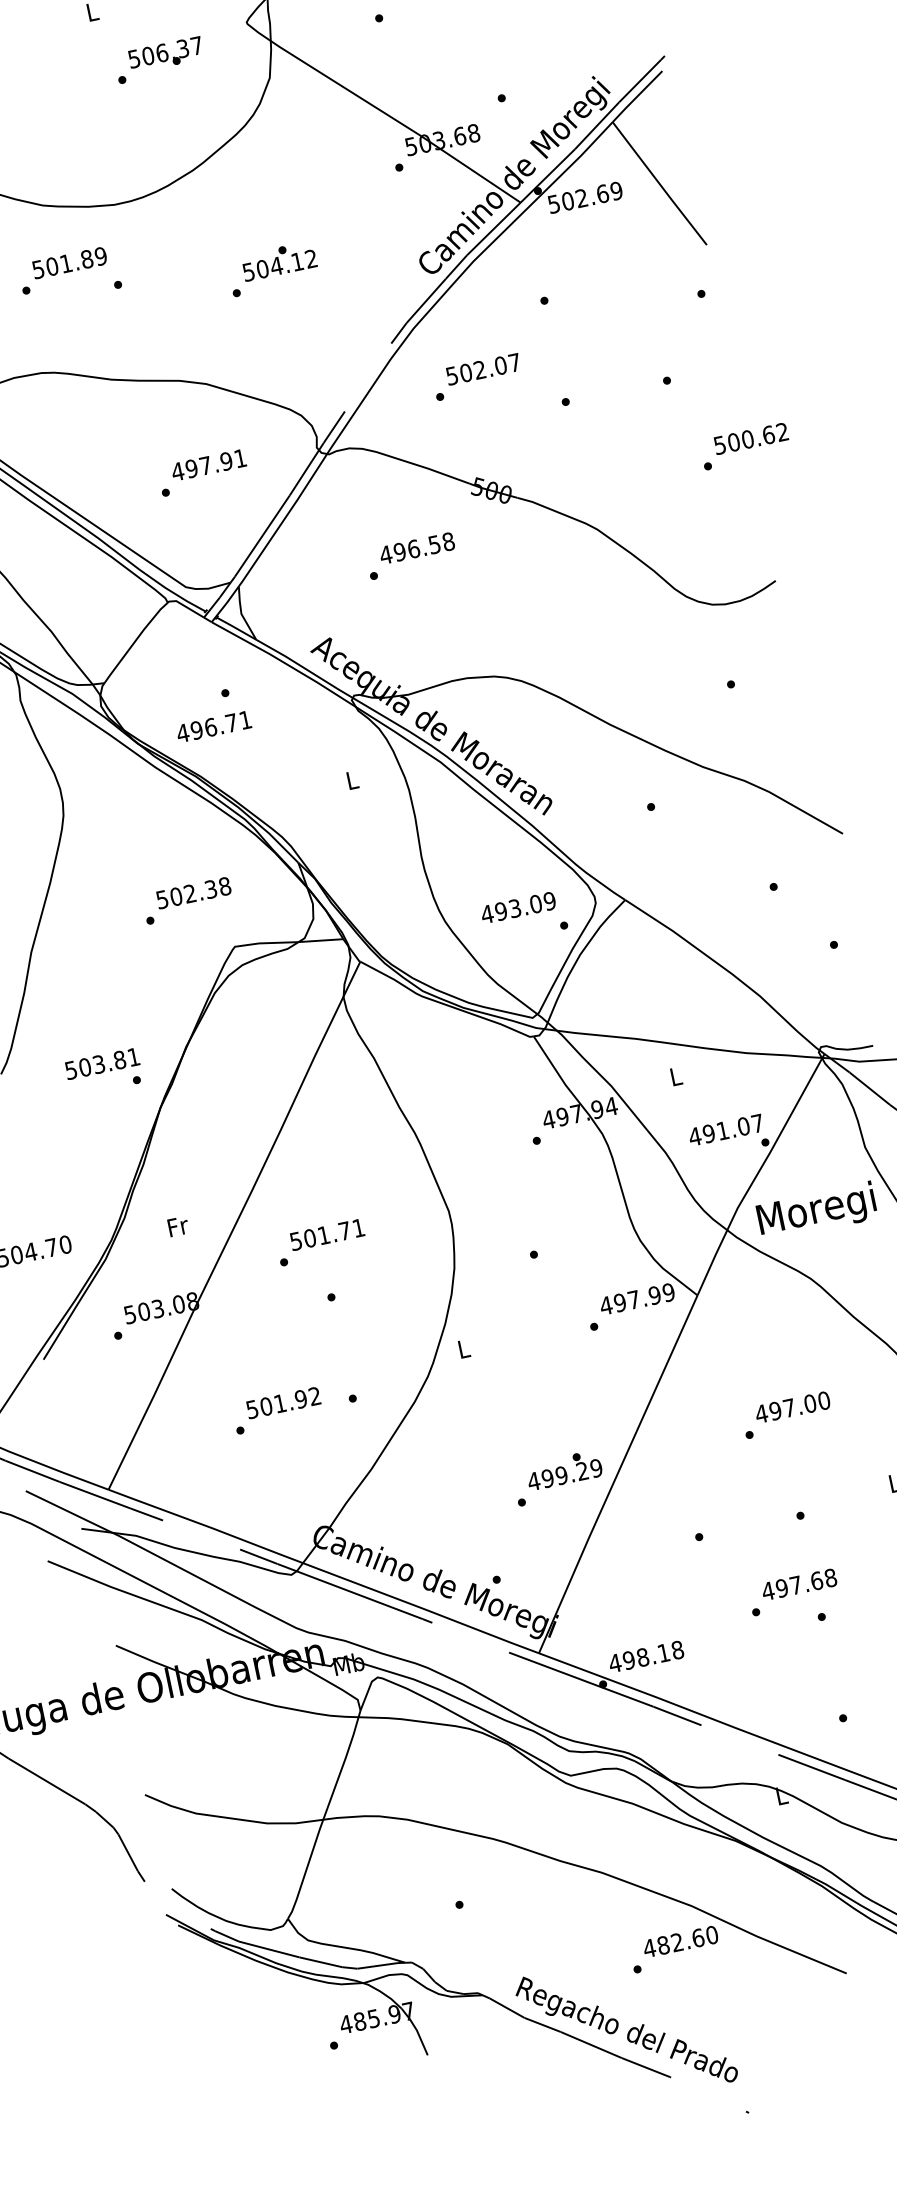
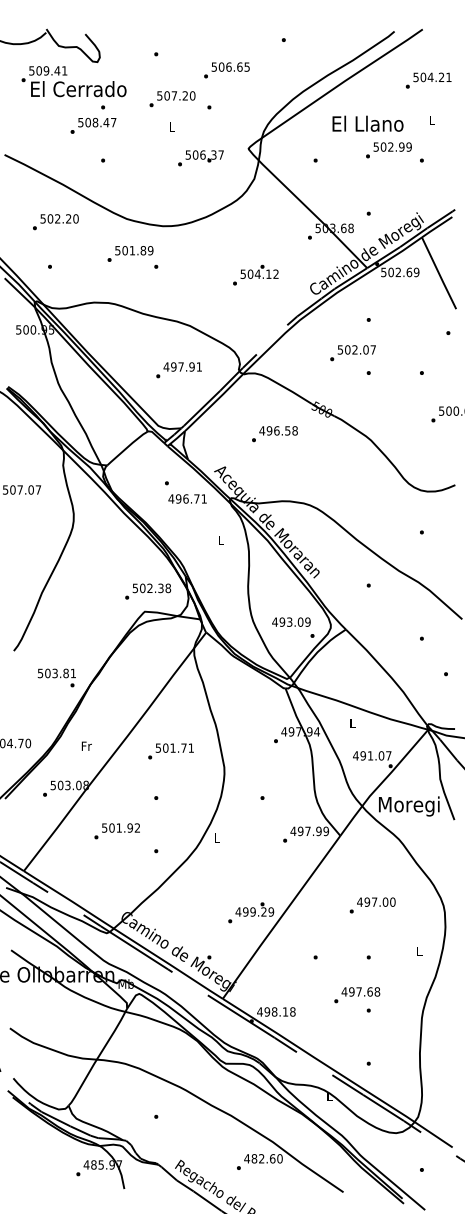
text: (272, 267) -> (255, 274), moved
text: (476, 377) -> (352, 353), moved
text: (213, 725) -> (187, 498), moved
text: (188, 900) -> (148, 591), moved
text: (103, 1071) -> (56, 677), moved
text: (320, 1242) -> (170, 751), moved
text: (276, 1411) -> (116, 831), moved

